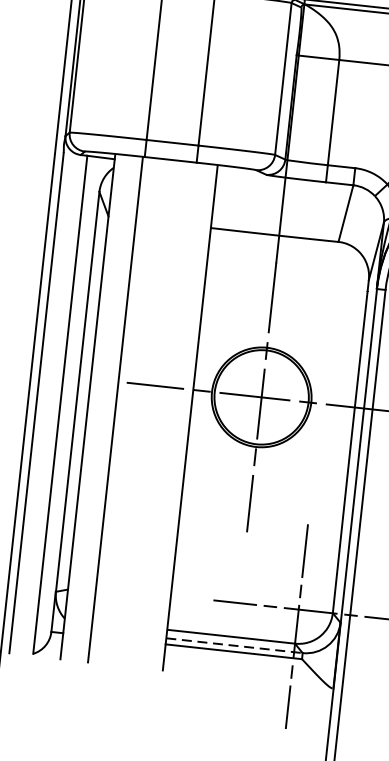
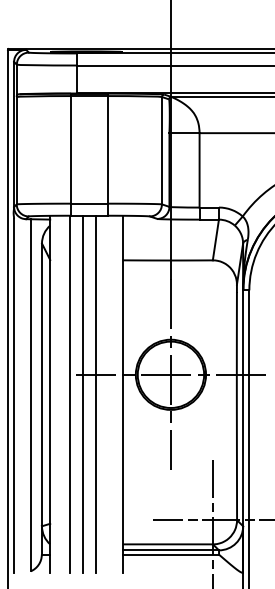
line: (133, 411) -> (82, 394), added
line: (153, 413) -> (96, 394), added
line: (235, 645) -> (171, 550), dashed -> solid

